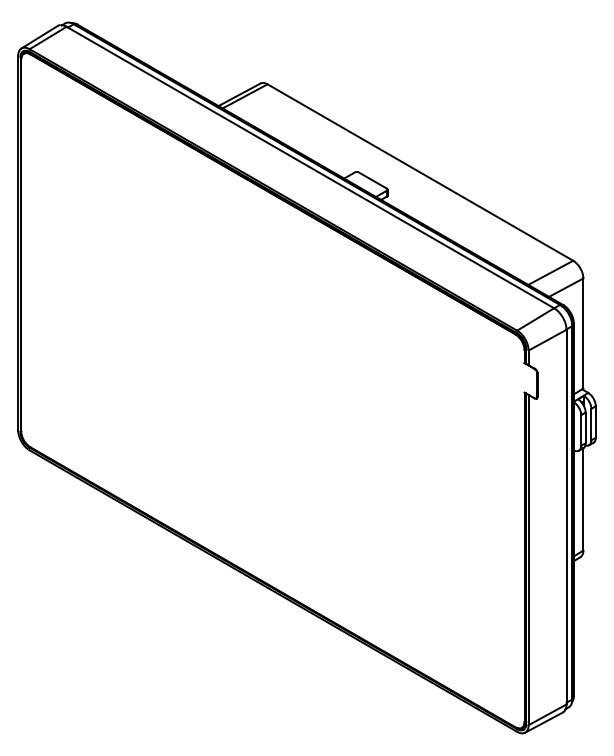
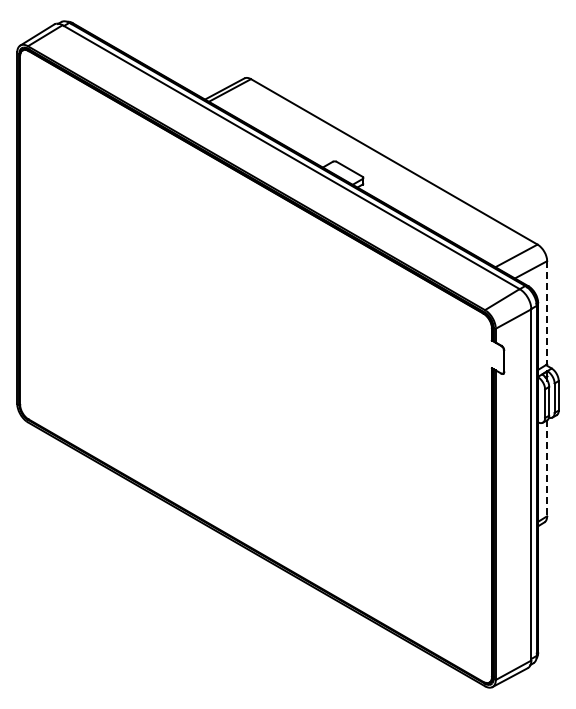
line: (583, 333) -> (547, 312), solid -> dashed
line: (583, 499) -> (547, 468), solid -> dashed

